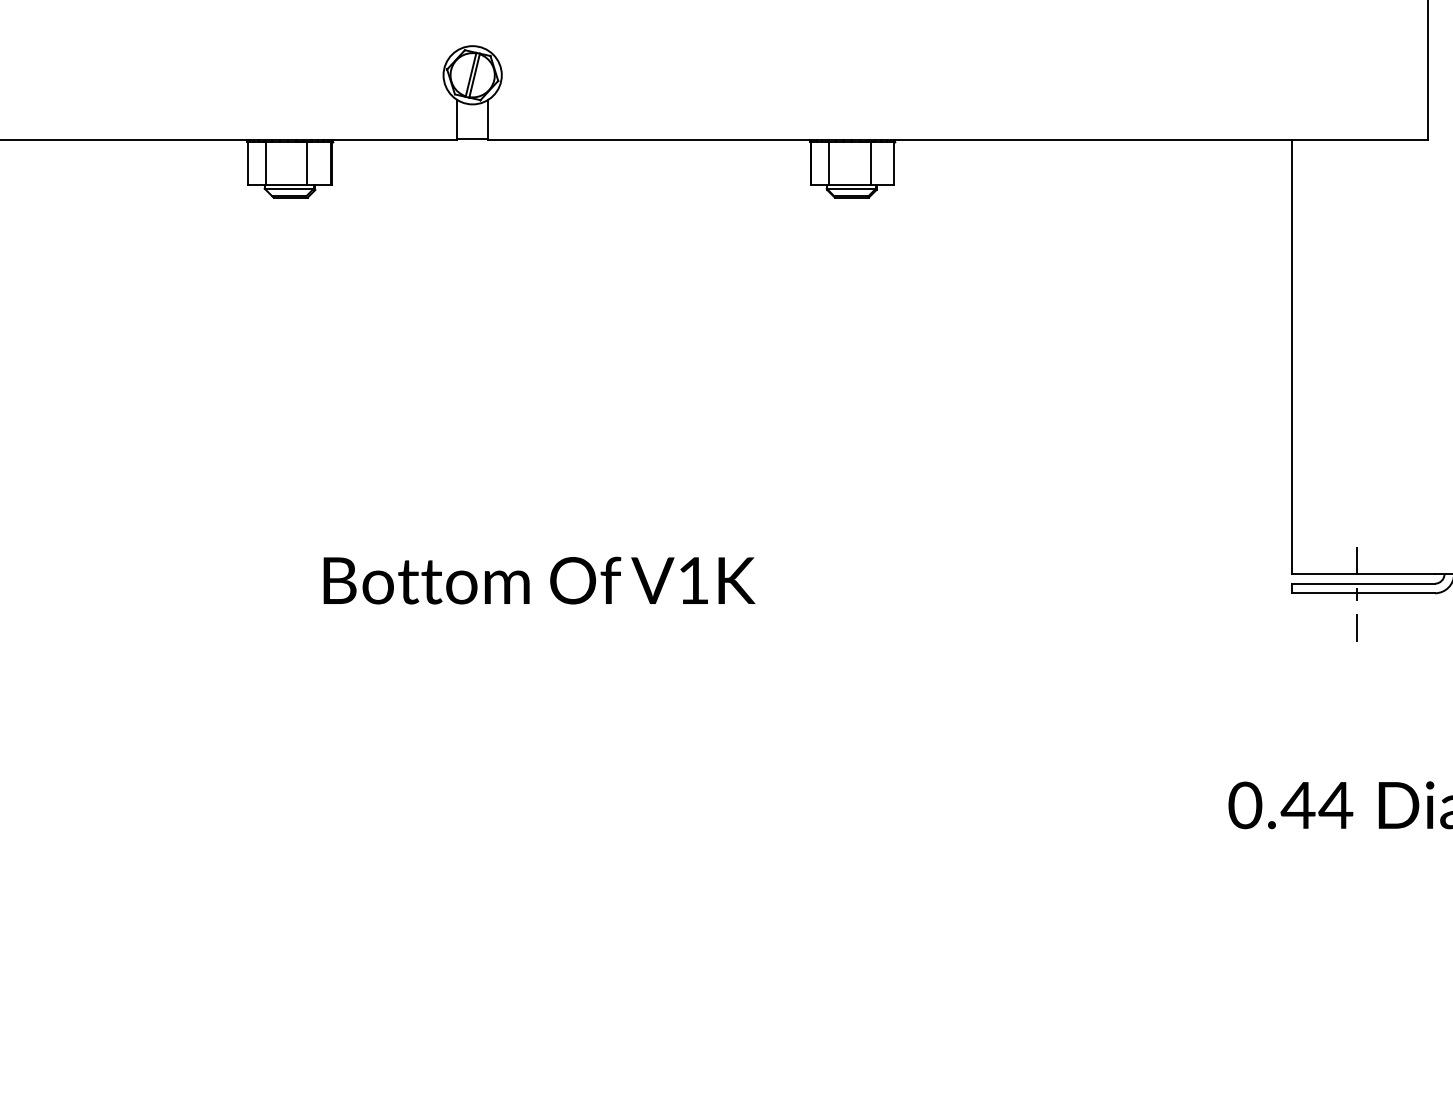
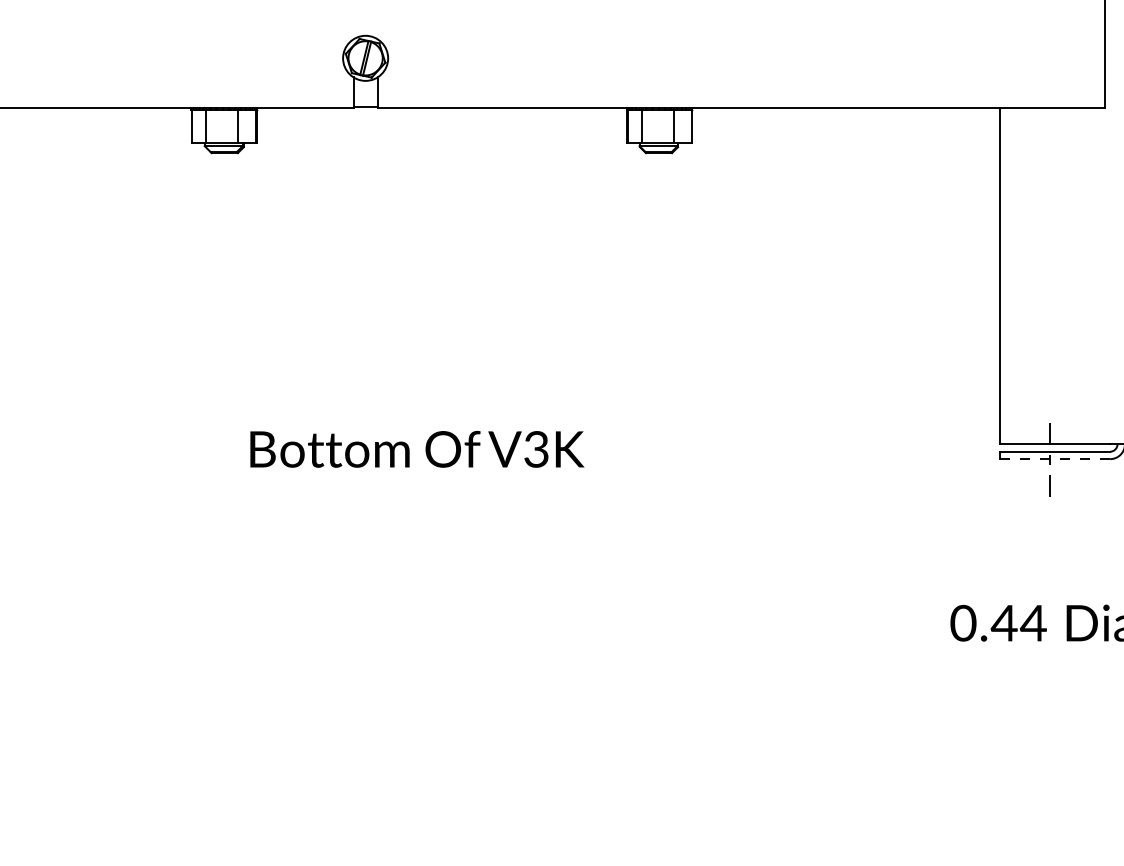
text: (692, 580) -> (535, 449), V1K -> V3K
line: (1364, 593) -> (1055, 459), solid -> dashed

